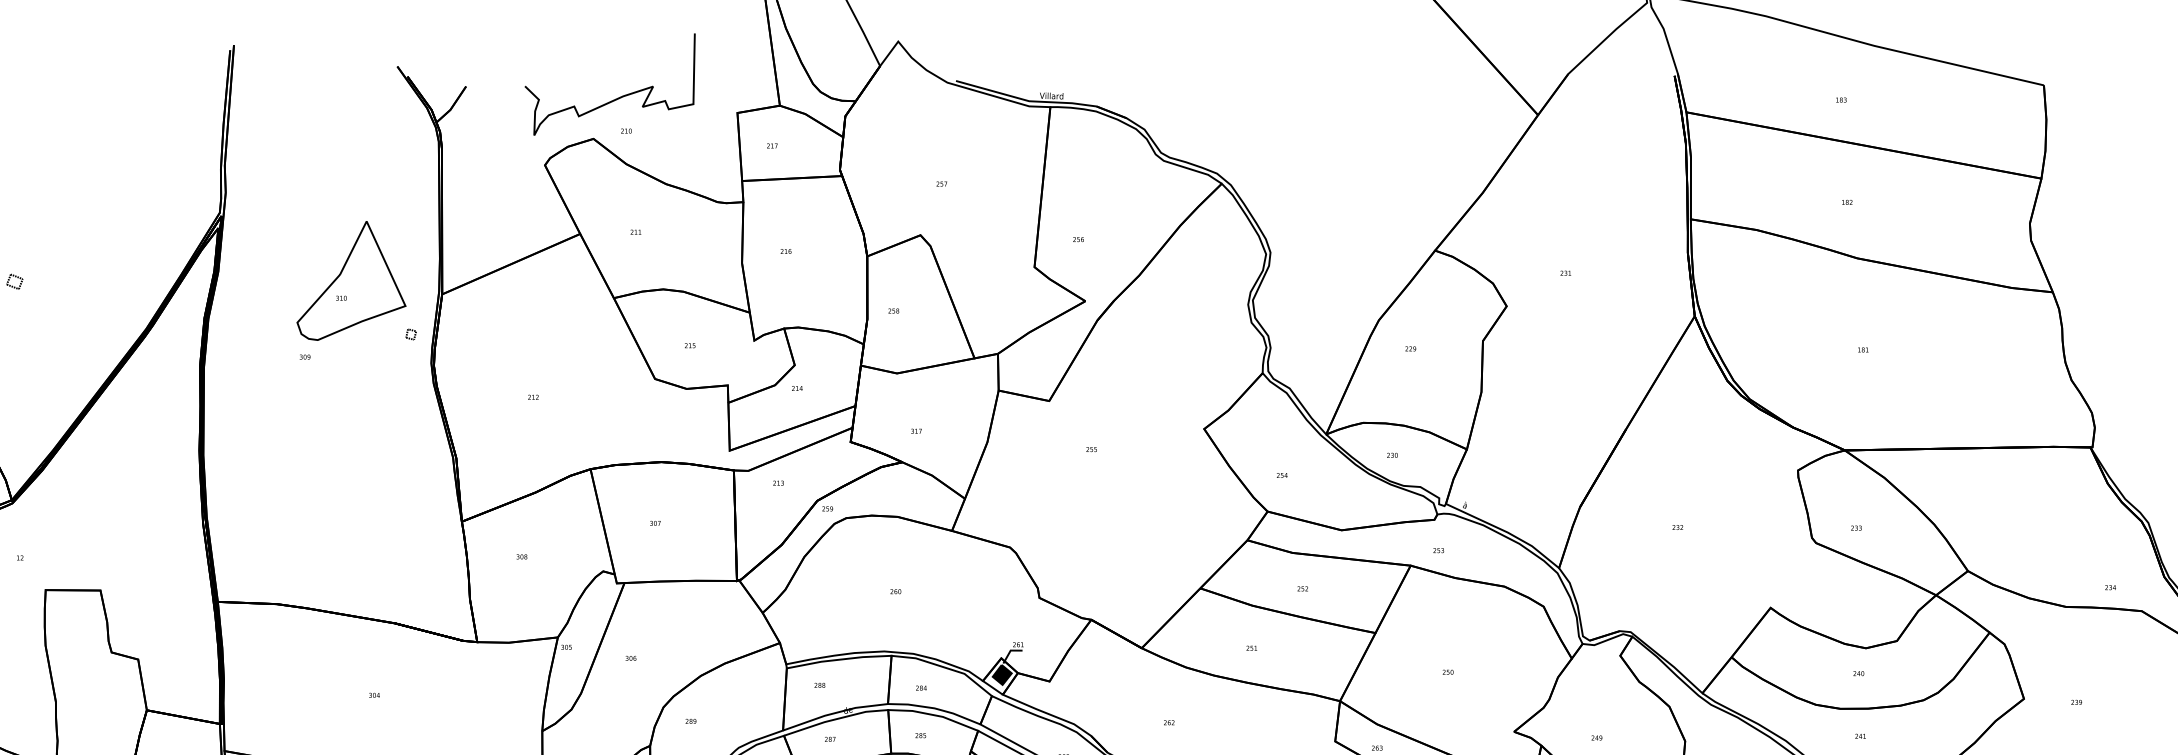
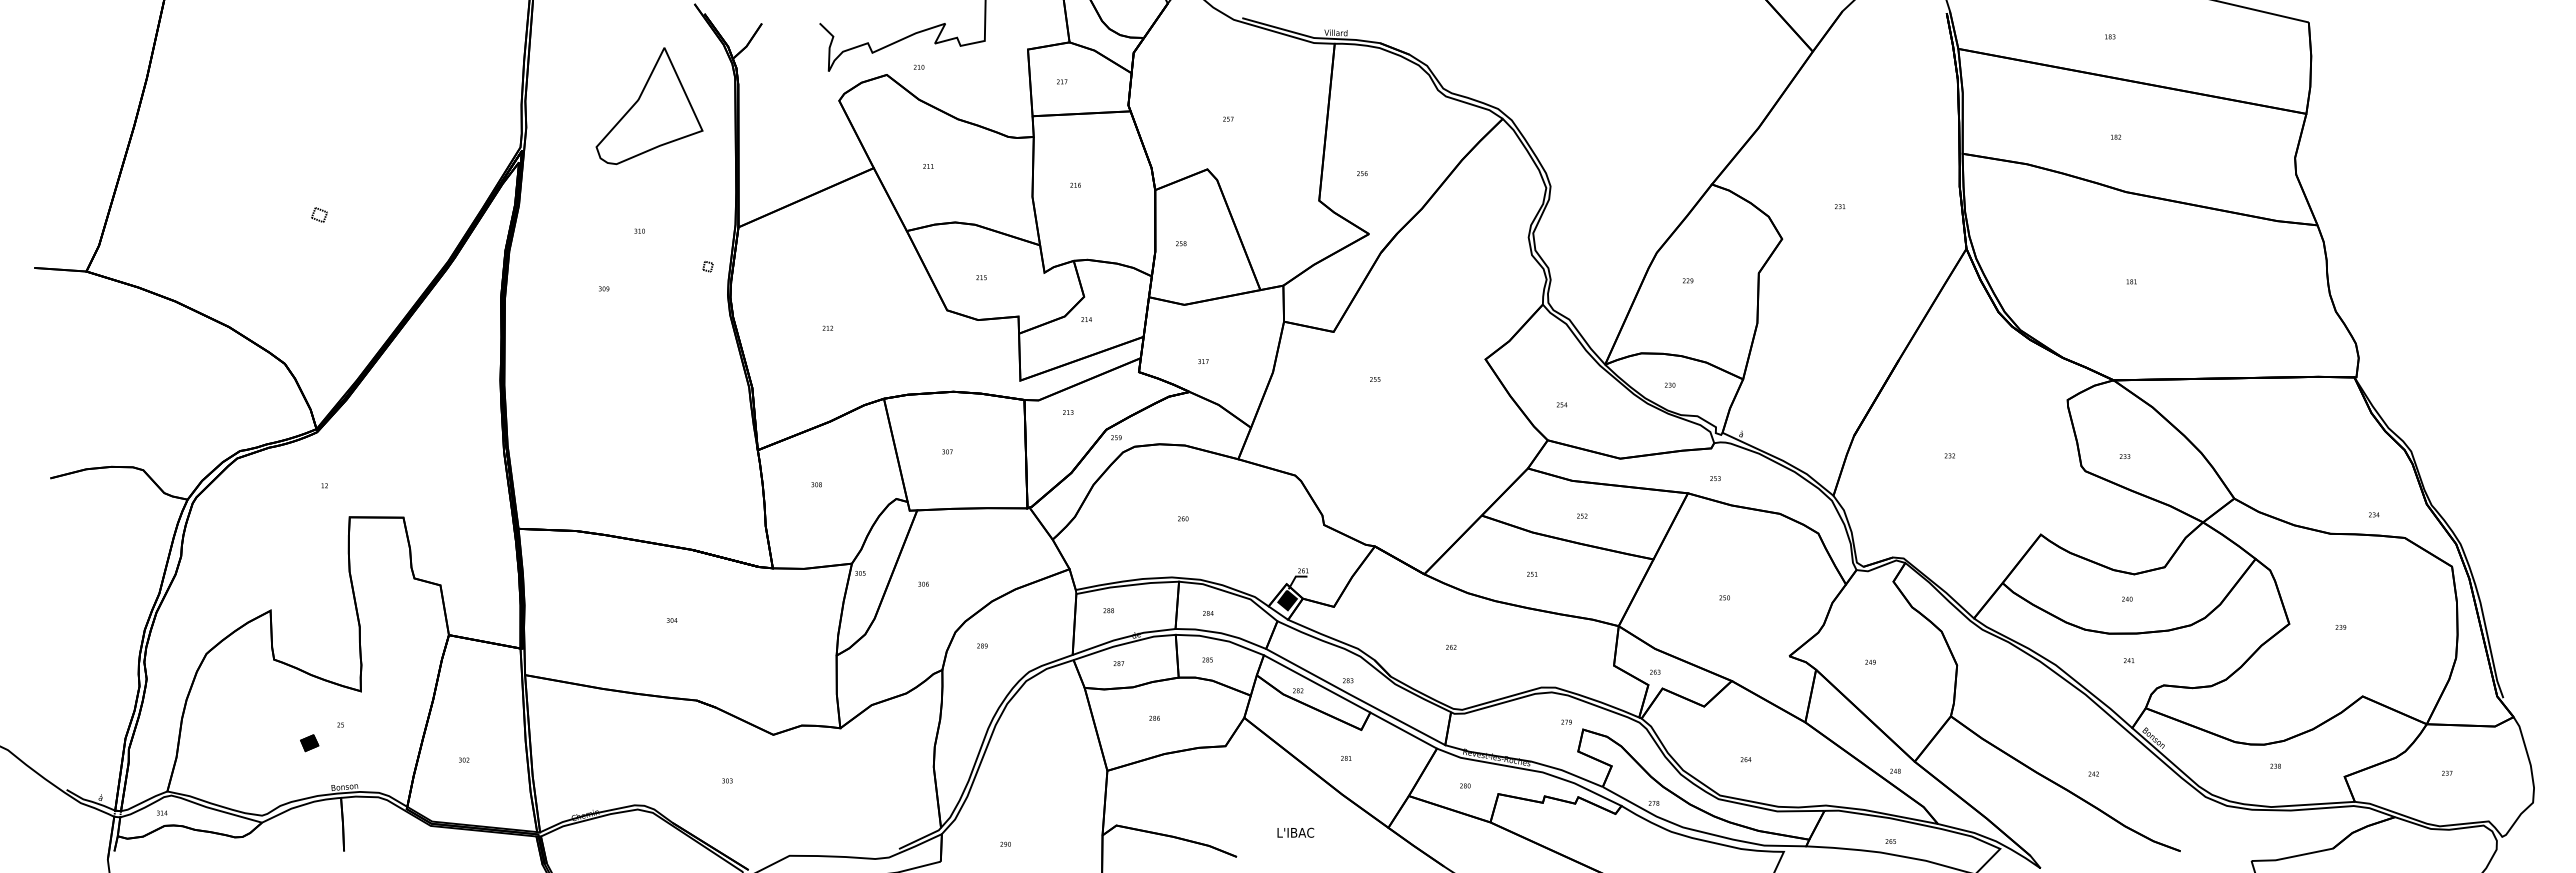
part: (351, 281) -> (649, 106), moved

